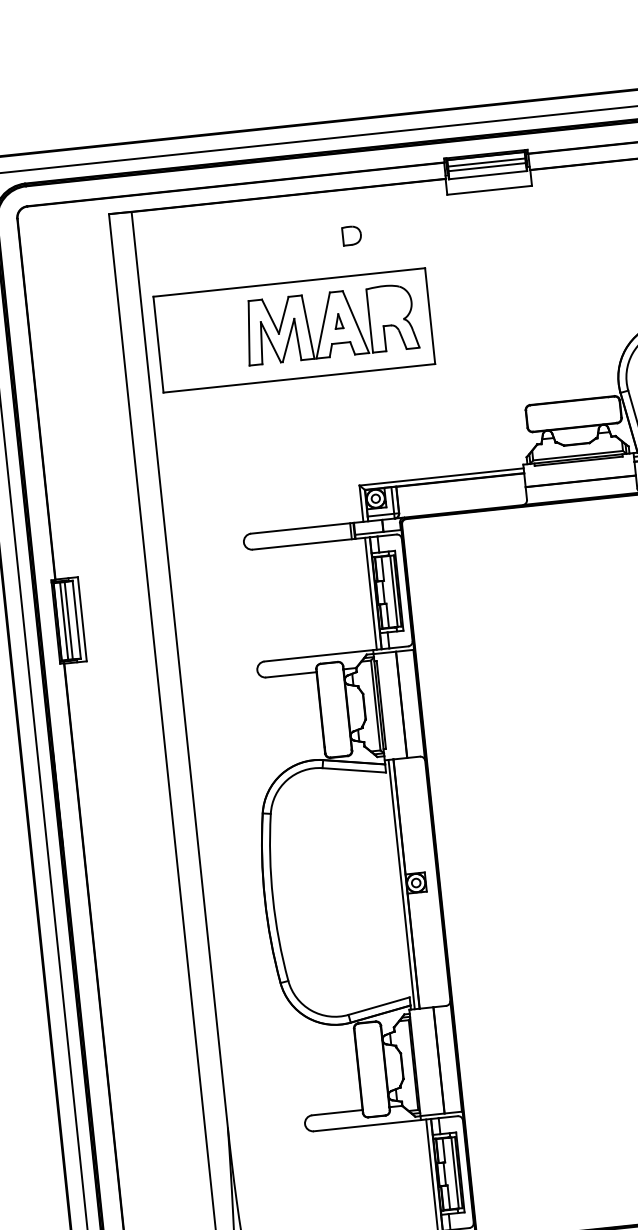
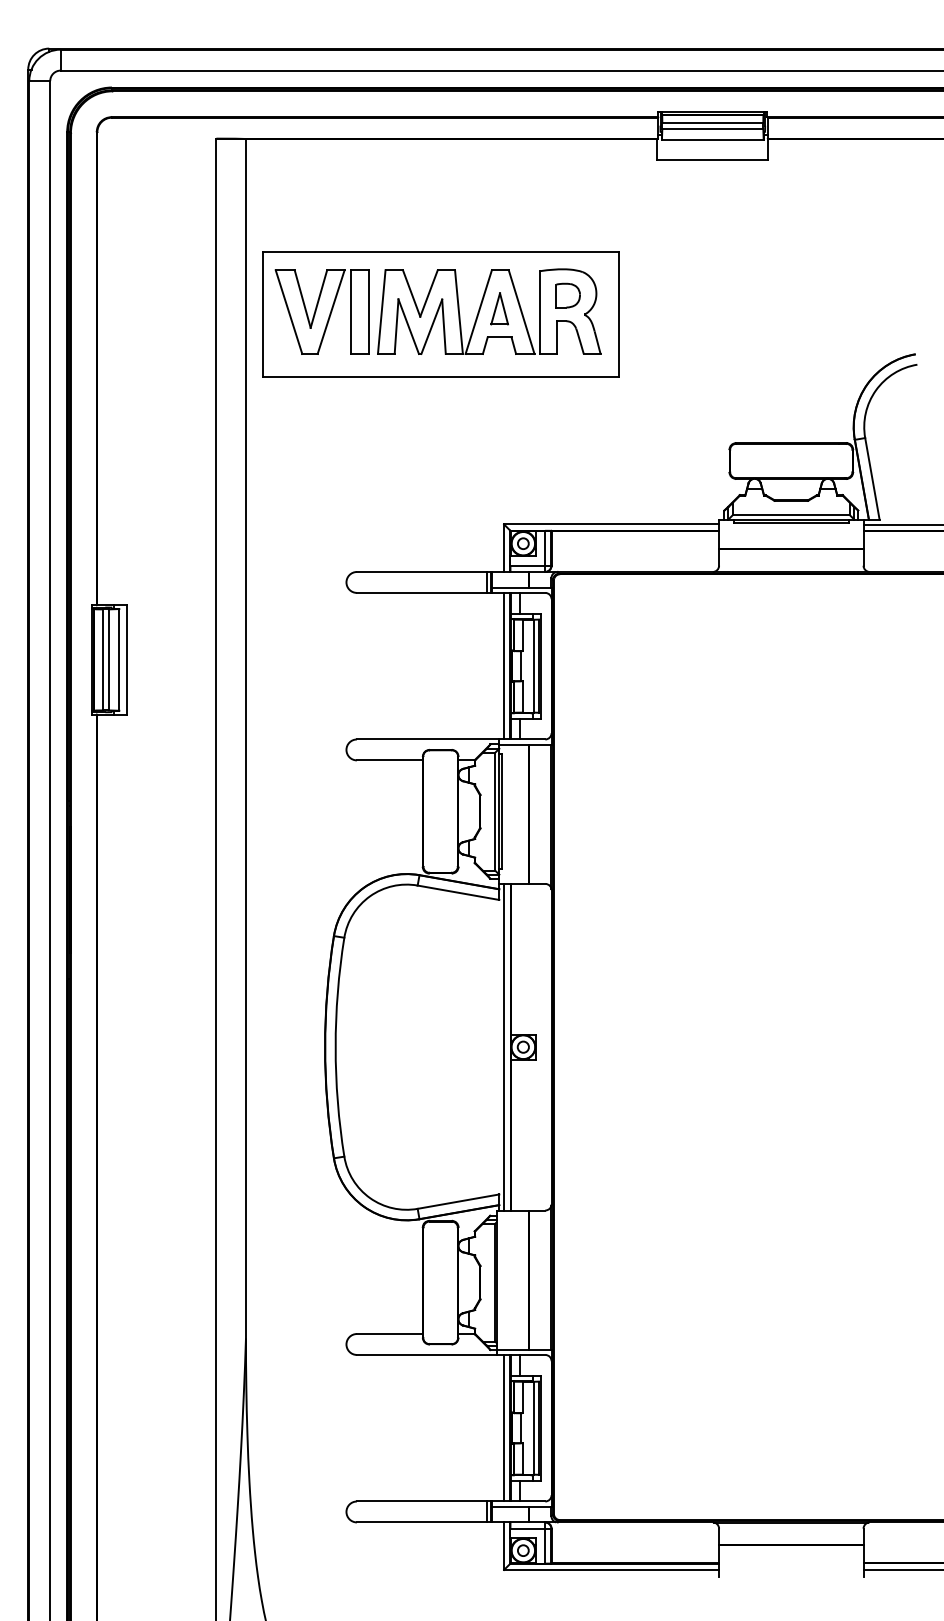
part: (351, 235) -> (567, 295), moved
part: (338, 321) -> (499, 308), size x1.67
part: (203, 337) -> (321, 311), added

